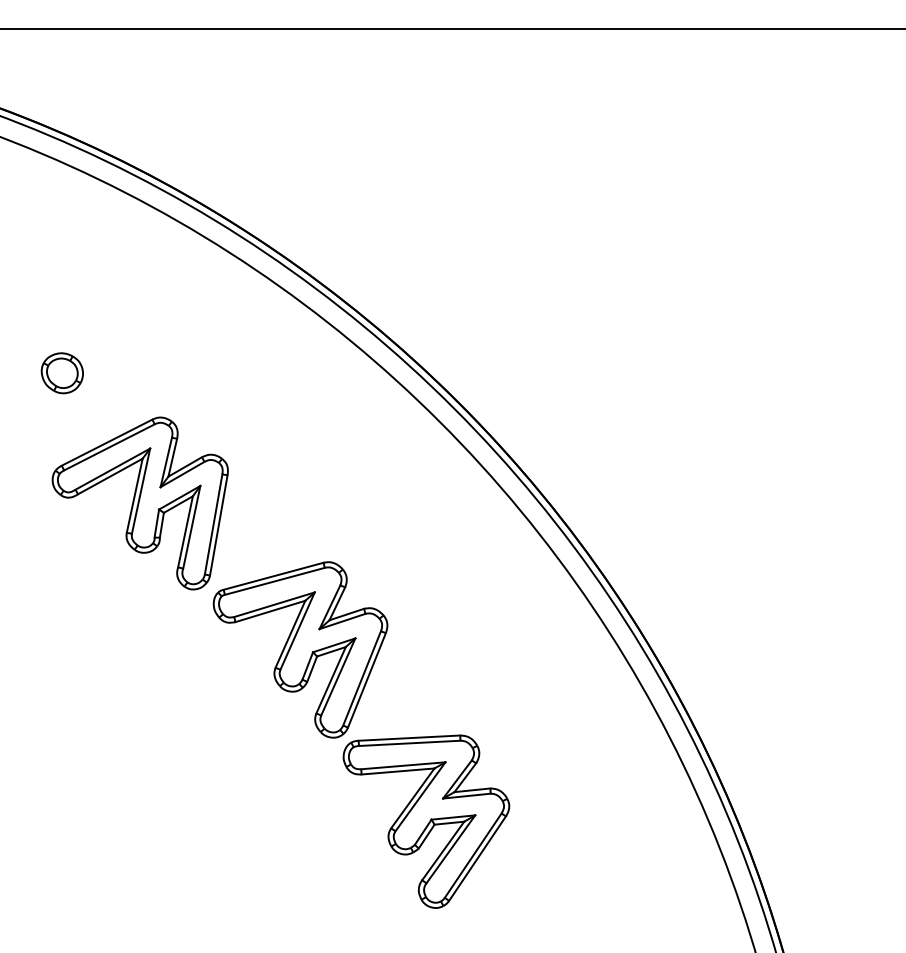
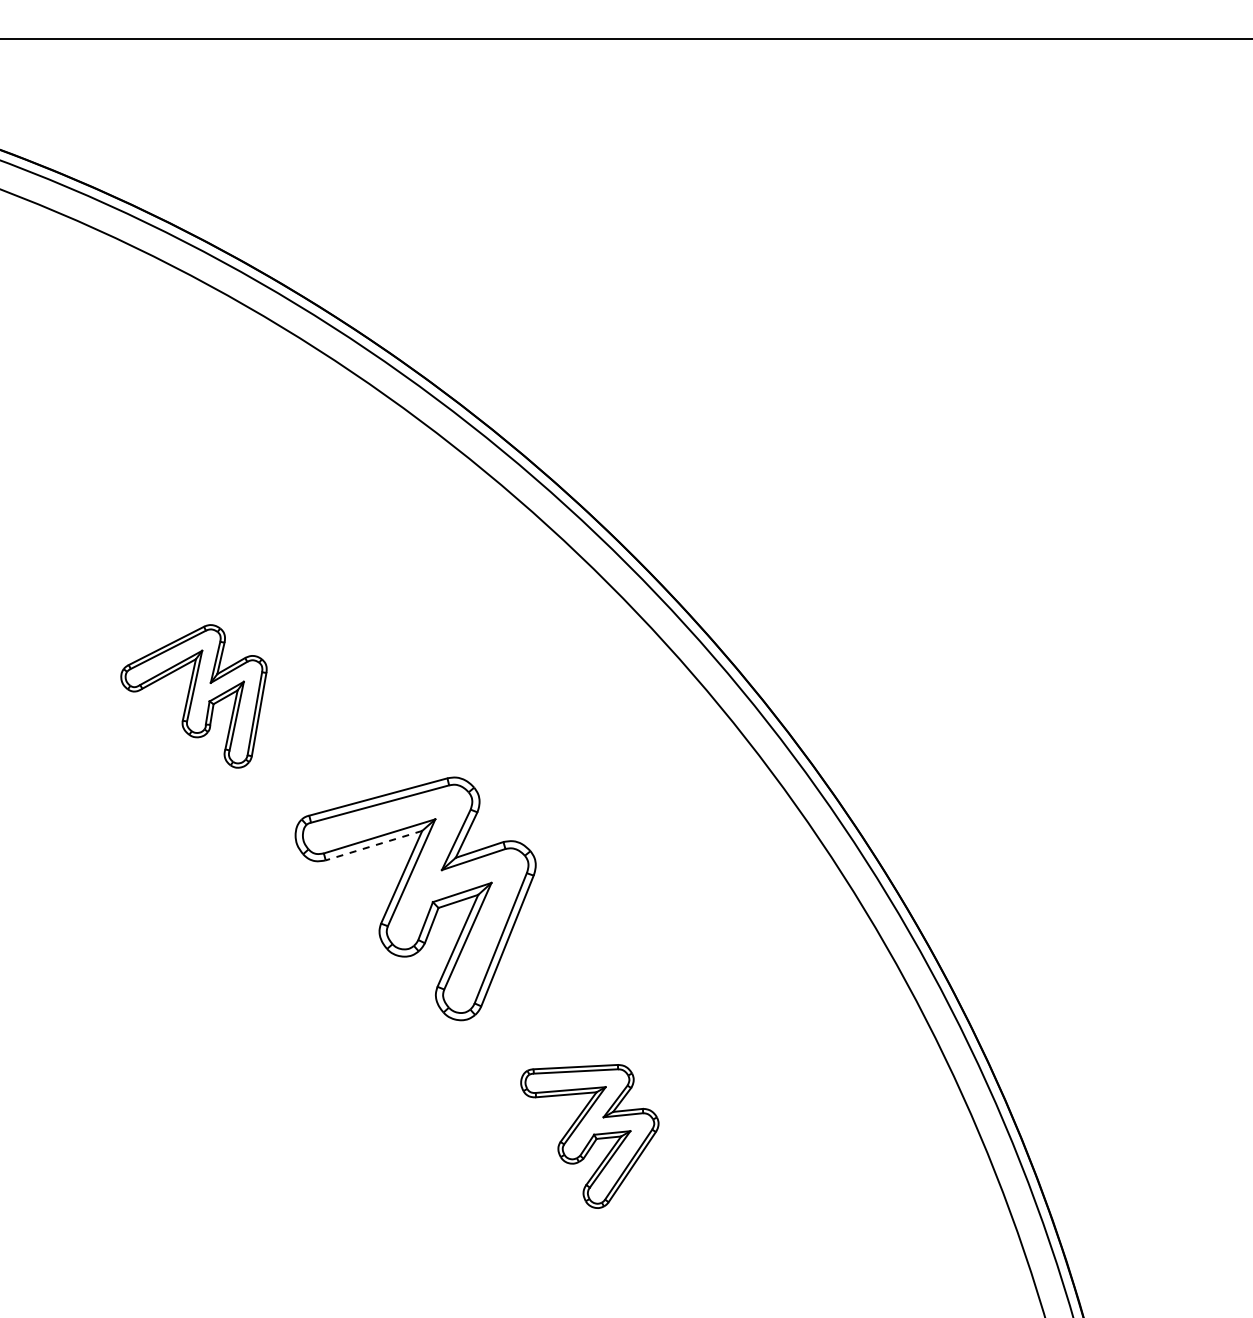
part: (61, 372) -> (85, 515), removed
part: (139, 503) -> (193, 696), size x0.6
line: (270, 611) -> (373, 845), solid -> dashed
part: (426, 821) -> (589, 1136), size x0.6

